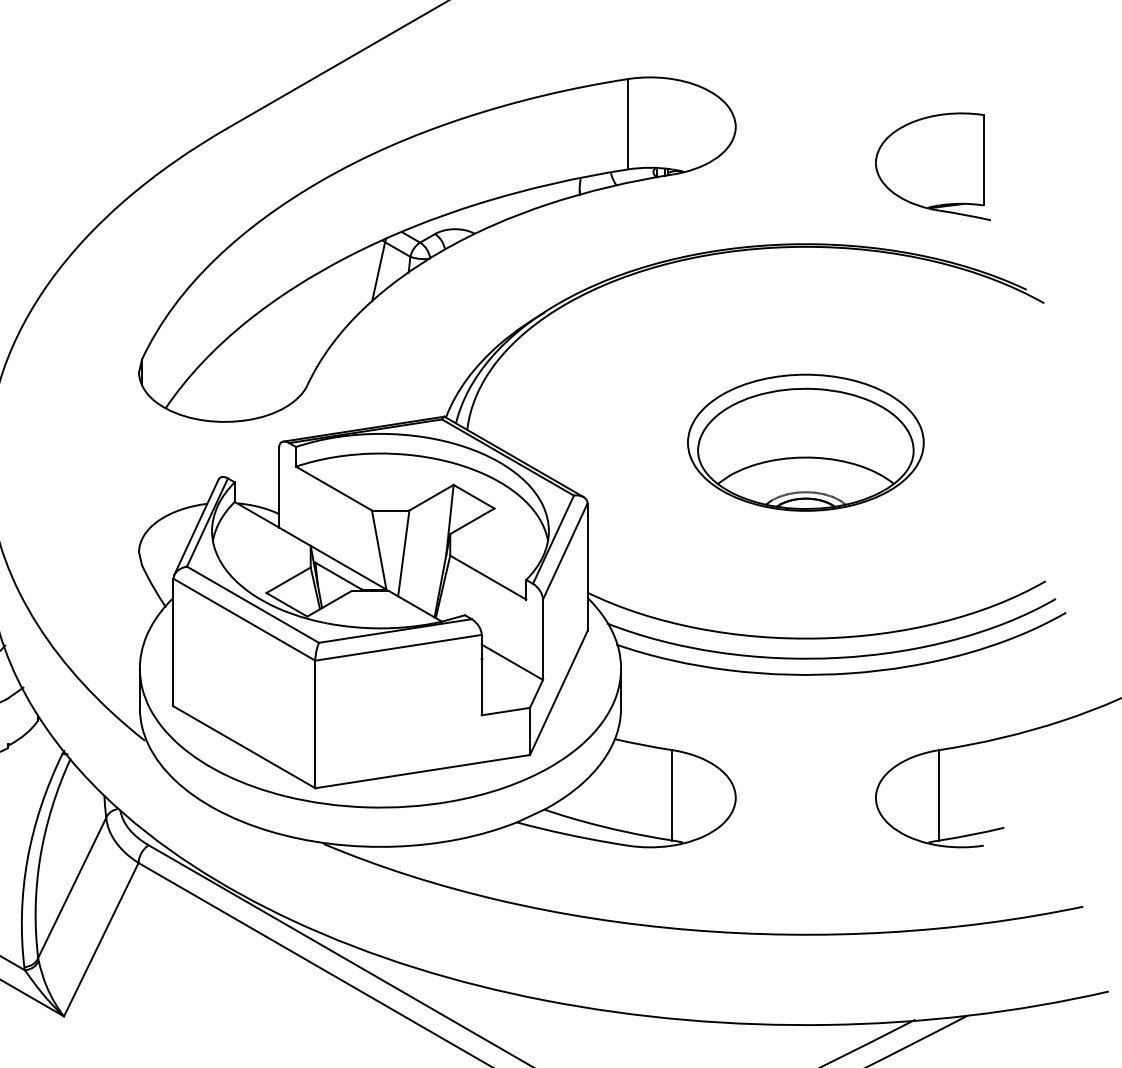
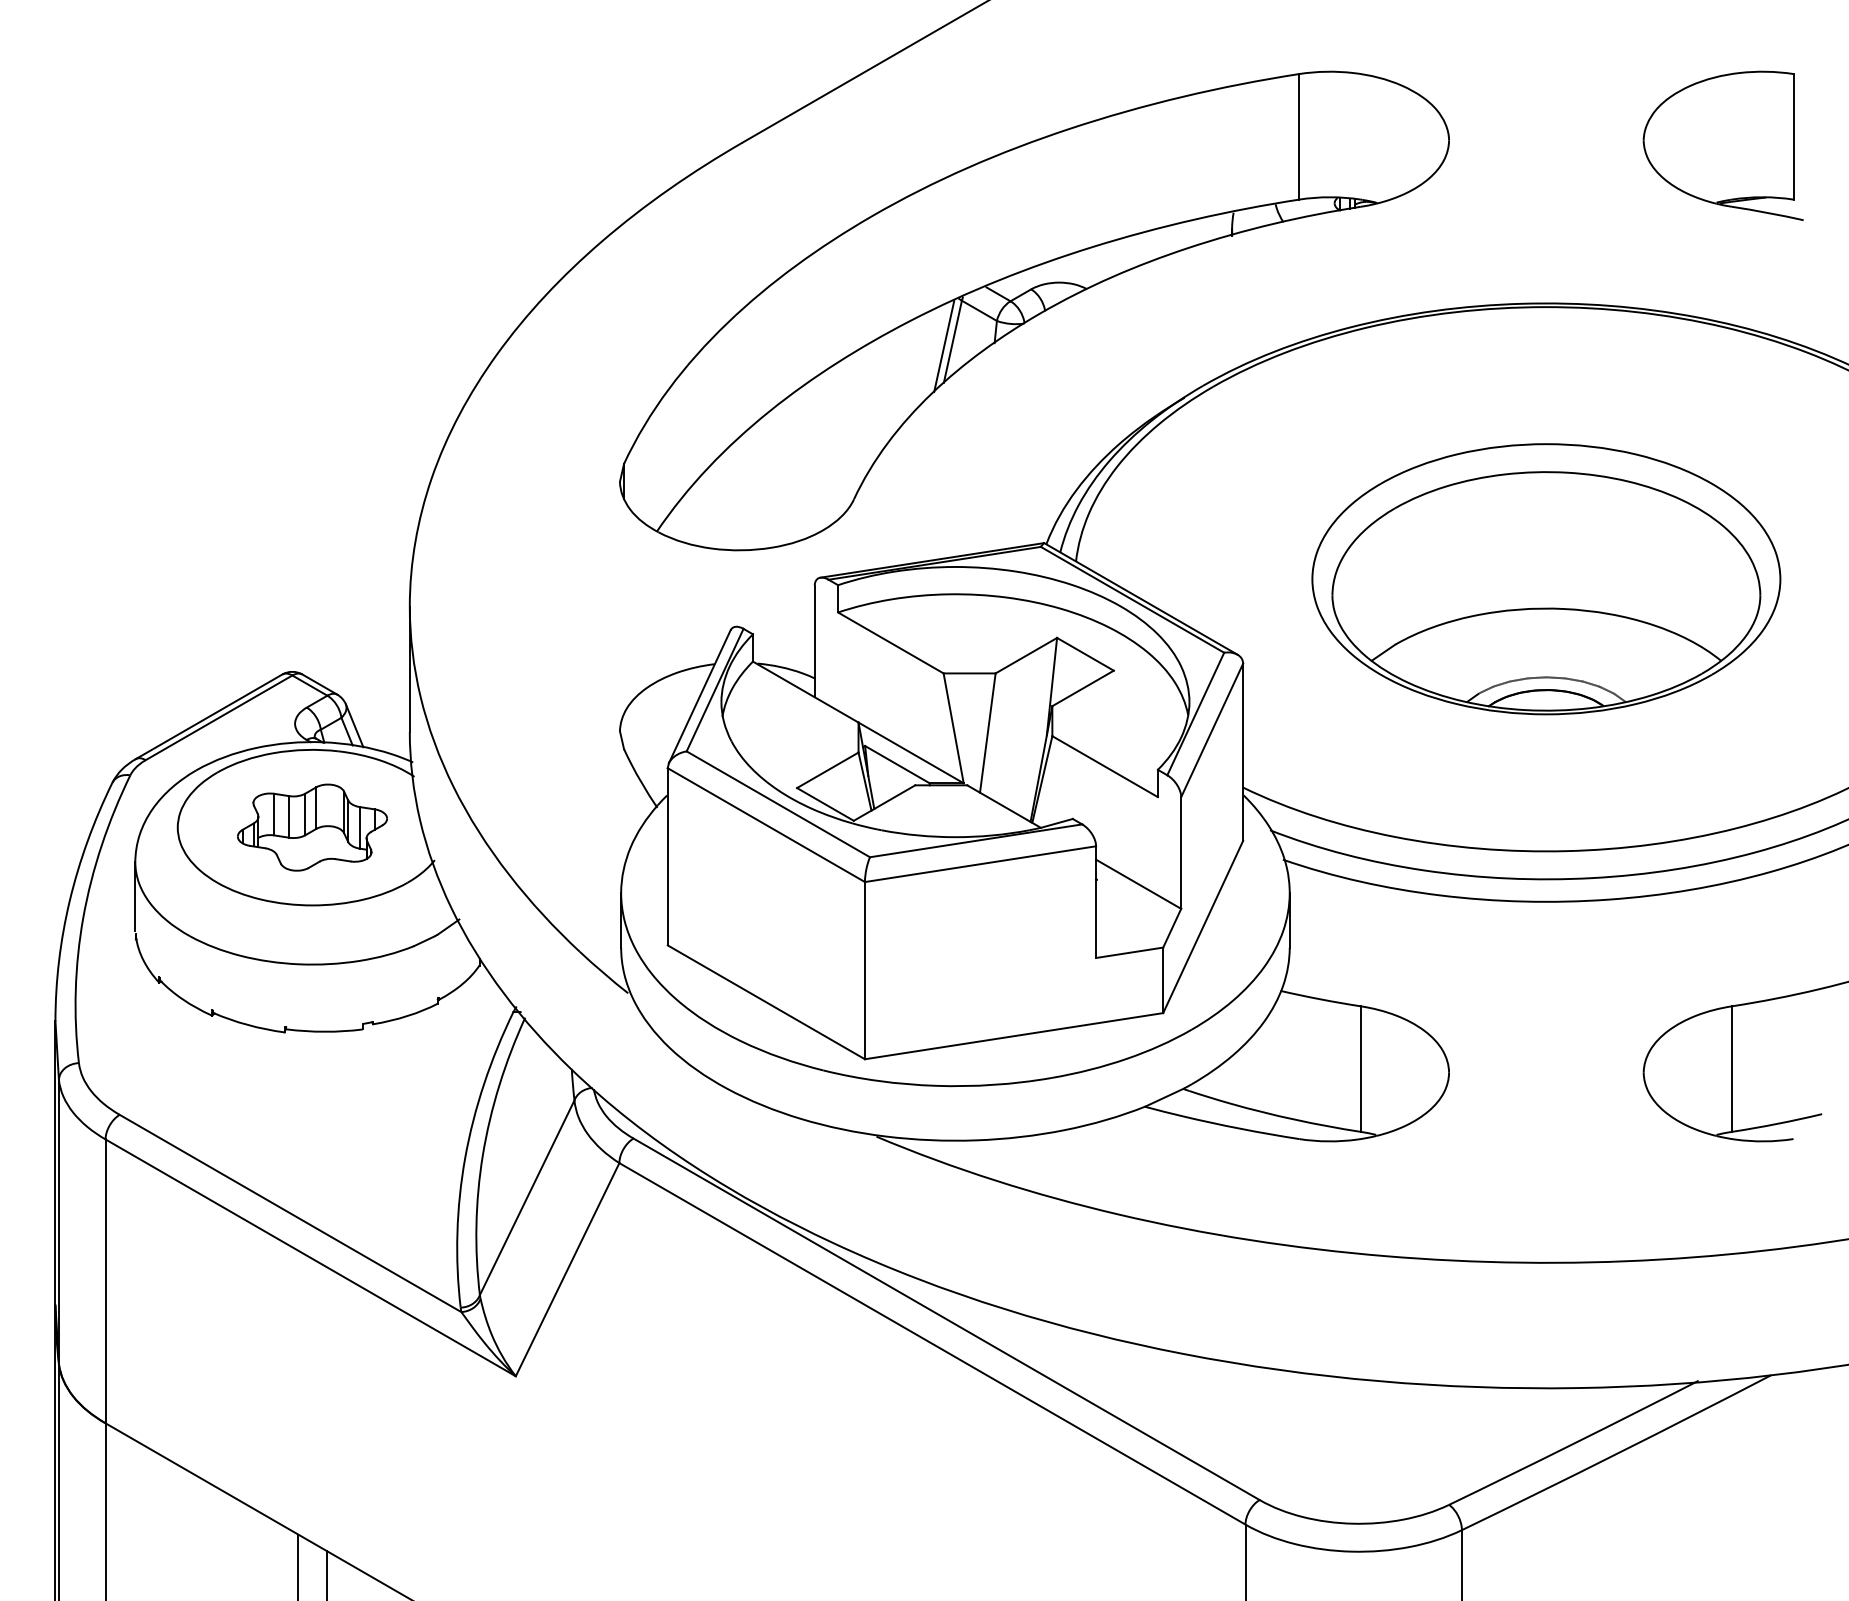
part: (932, 166) -> (1722, 145), moved
line: (372, 275) -> (944, 346), added
part: (805, 442) -> (1546, 579), size x1.43

